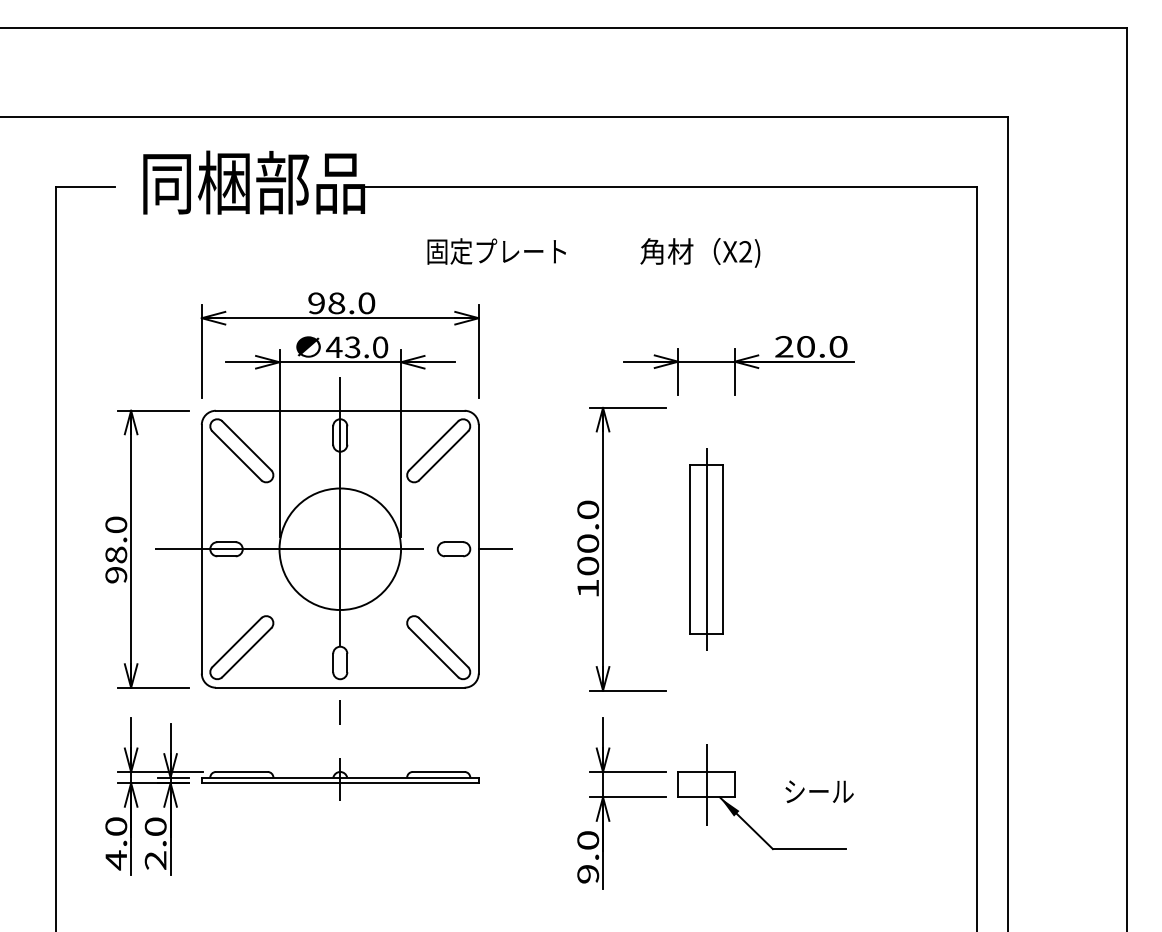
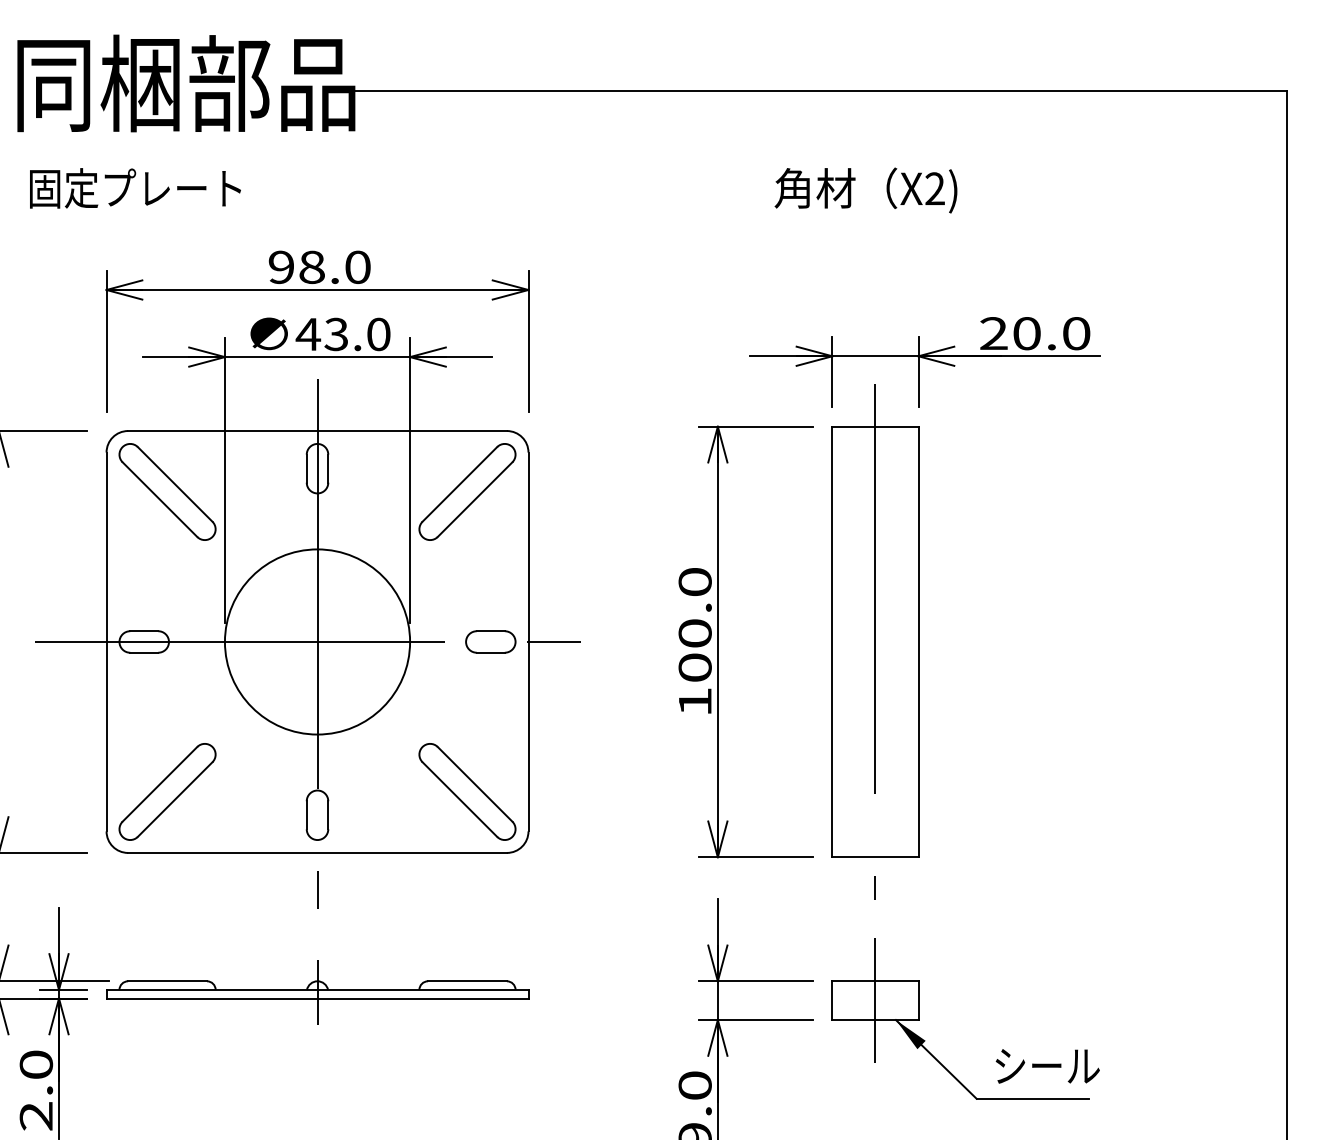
text: (496, 251) -> (135, 188), moved
part: (706, 549) -> (875, 642), size x1.67
text: (819, 791) -> (1047, 1065), moved

